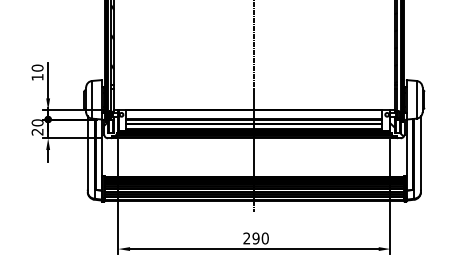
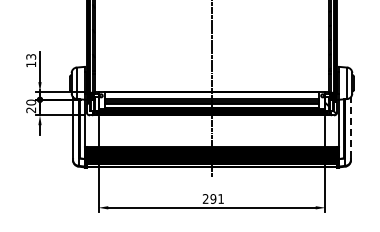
text: (37, 67) -> (31, 56), 10 -> 13
line: (420, 152) -> (350, 127), solid -> dashed
text: (265, 237) -> (221, 198), 290 -> 291

